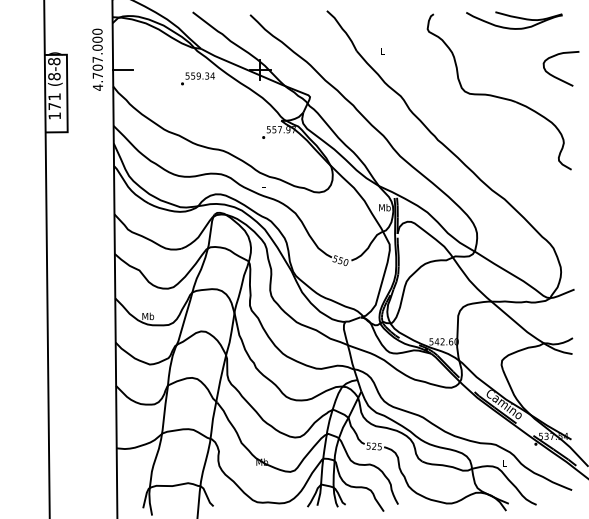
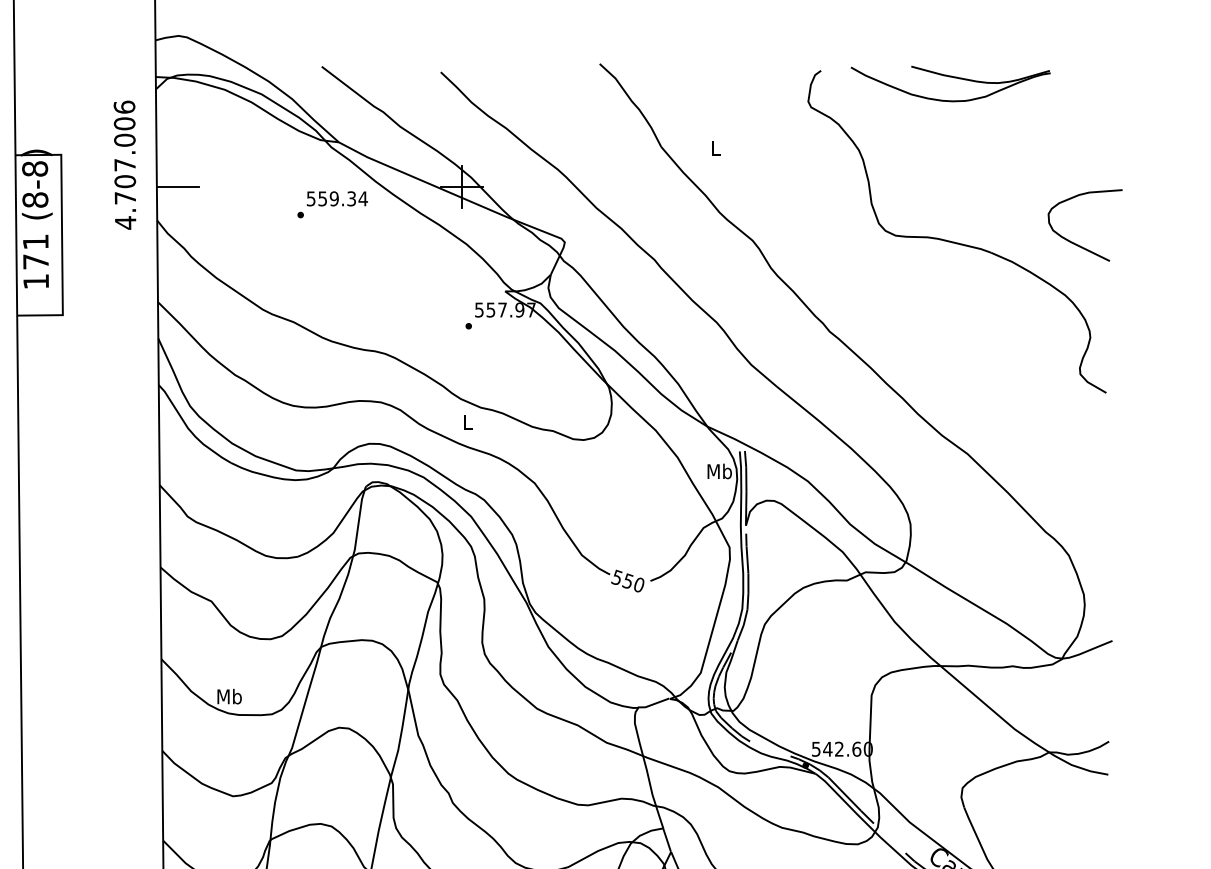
part: (514, 20) -> (950, 83), moved
text: (97, 31) -> (124, 106), 4.707.000 -> 4.707.006
curve: (556, 76) -> (1075, 241), moved

